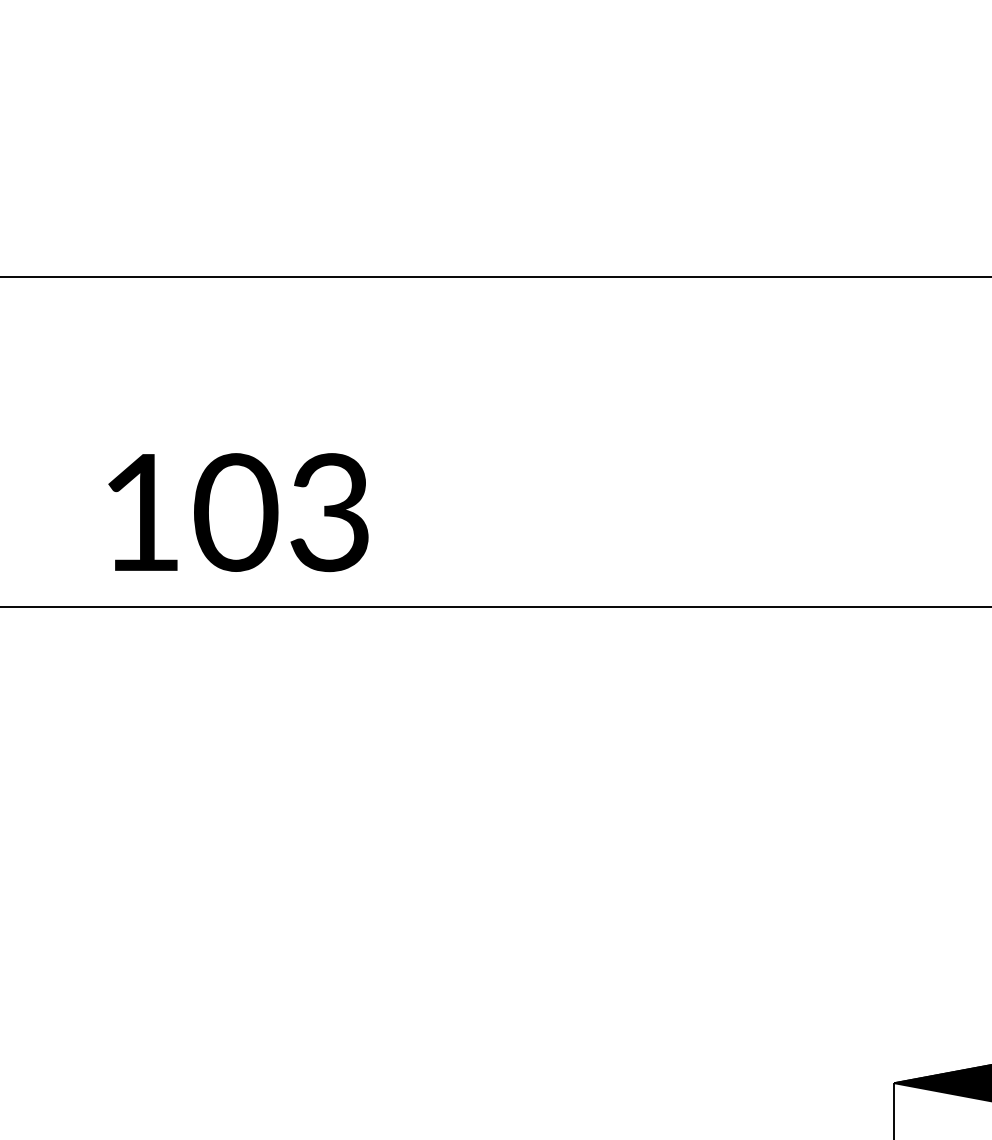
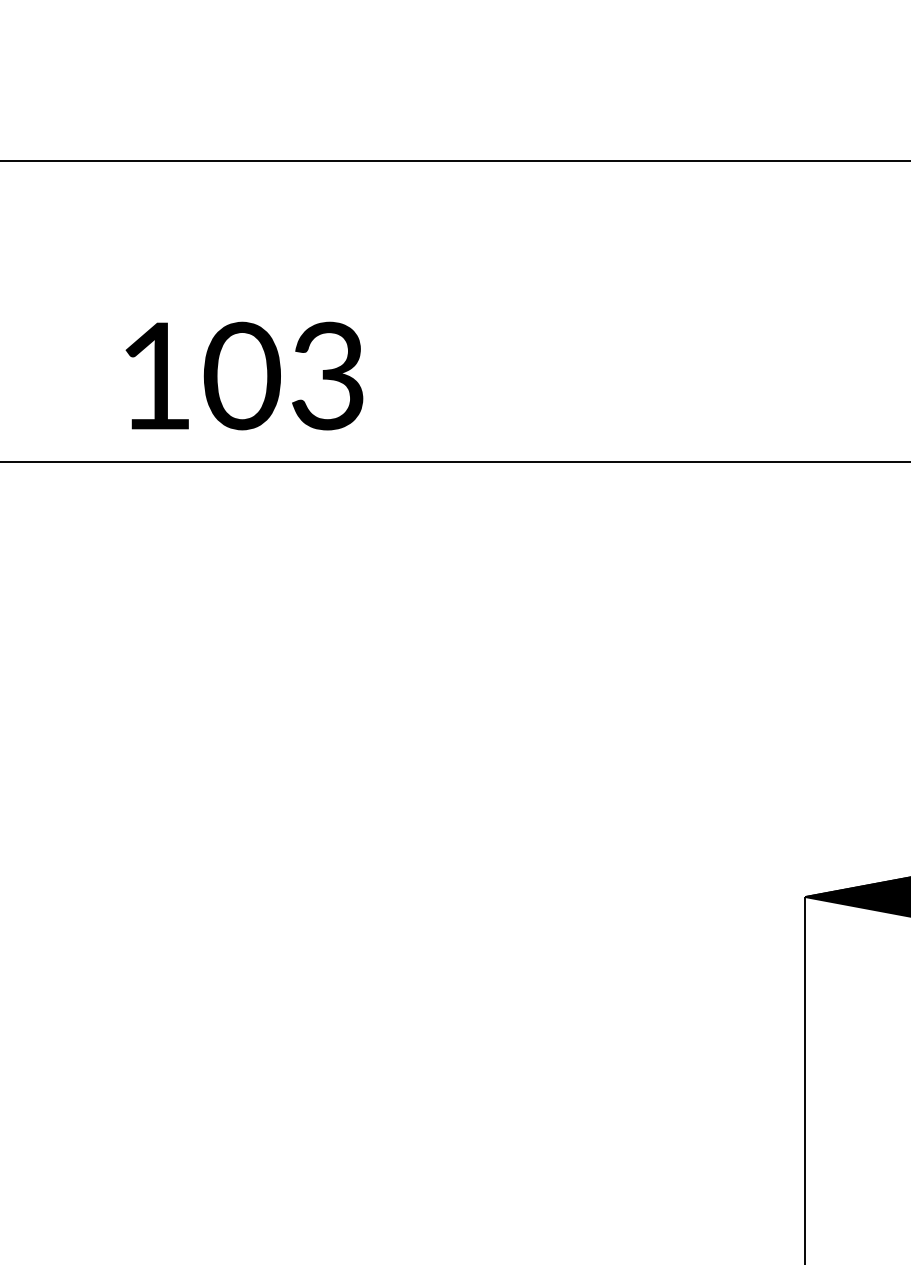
text: (238, 511) -> (244, 375), moved

